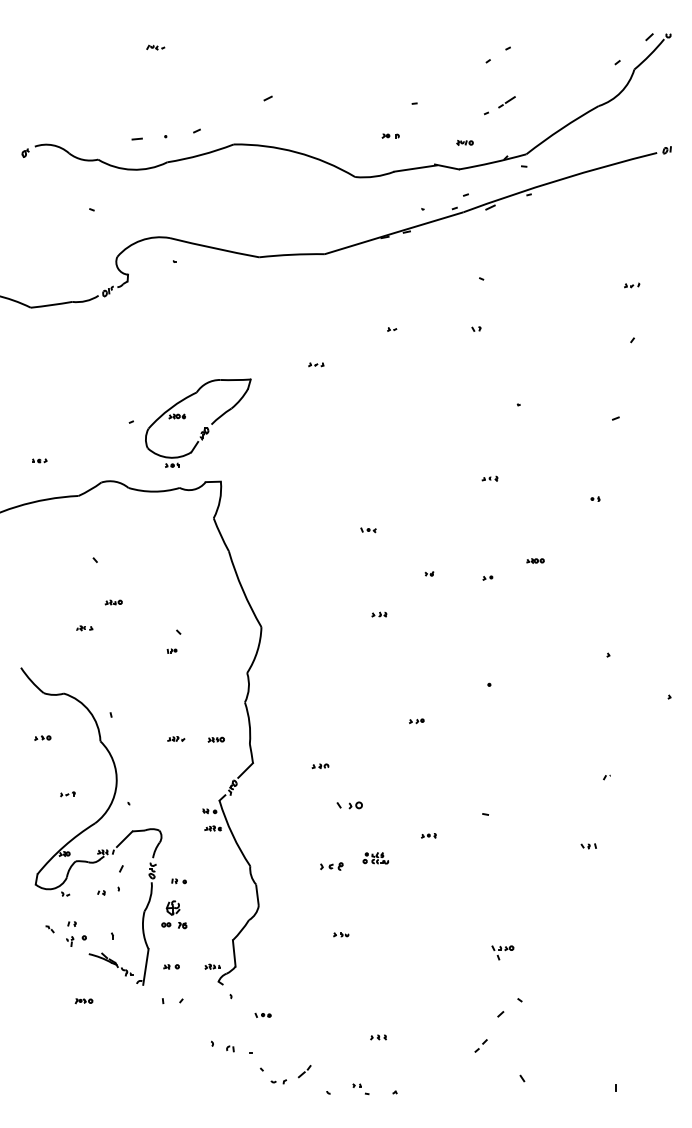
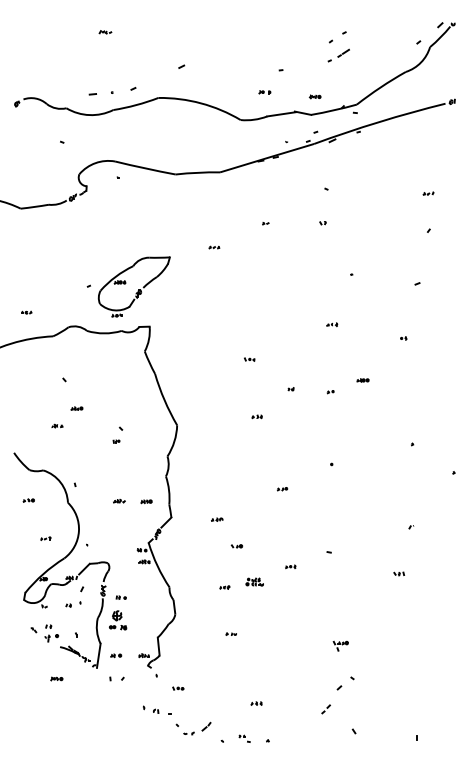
part: (499, 105) -> (338, 55), moved
part: (348, 805) -> (236, 546), size x0.62
part: (331, 866) -> (224, 587), size x0.62

